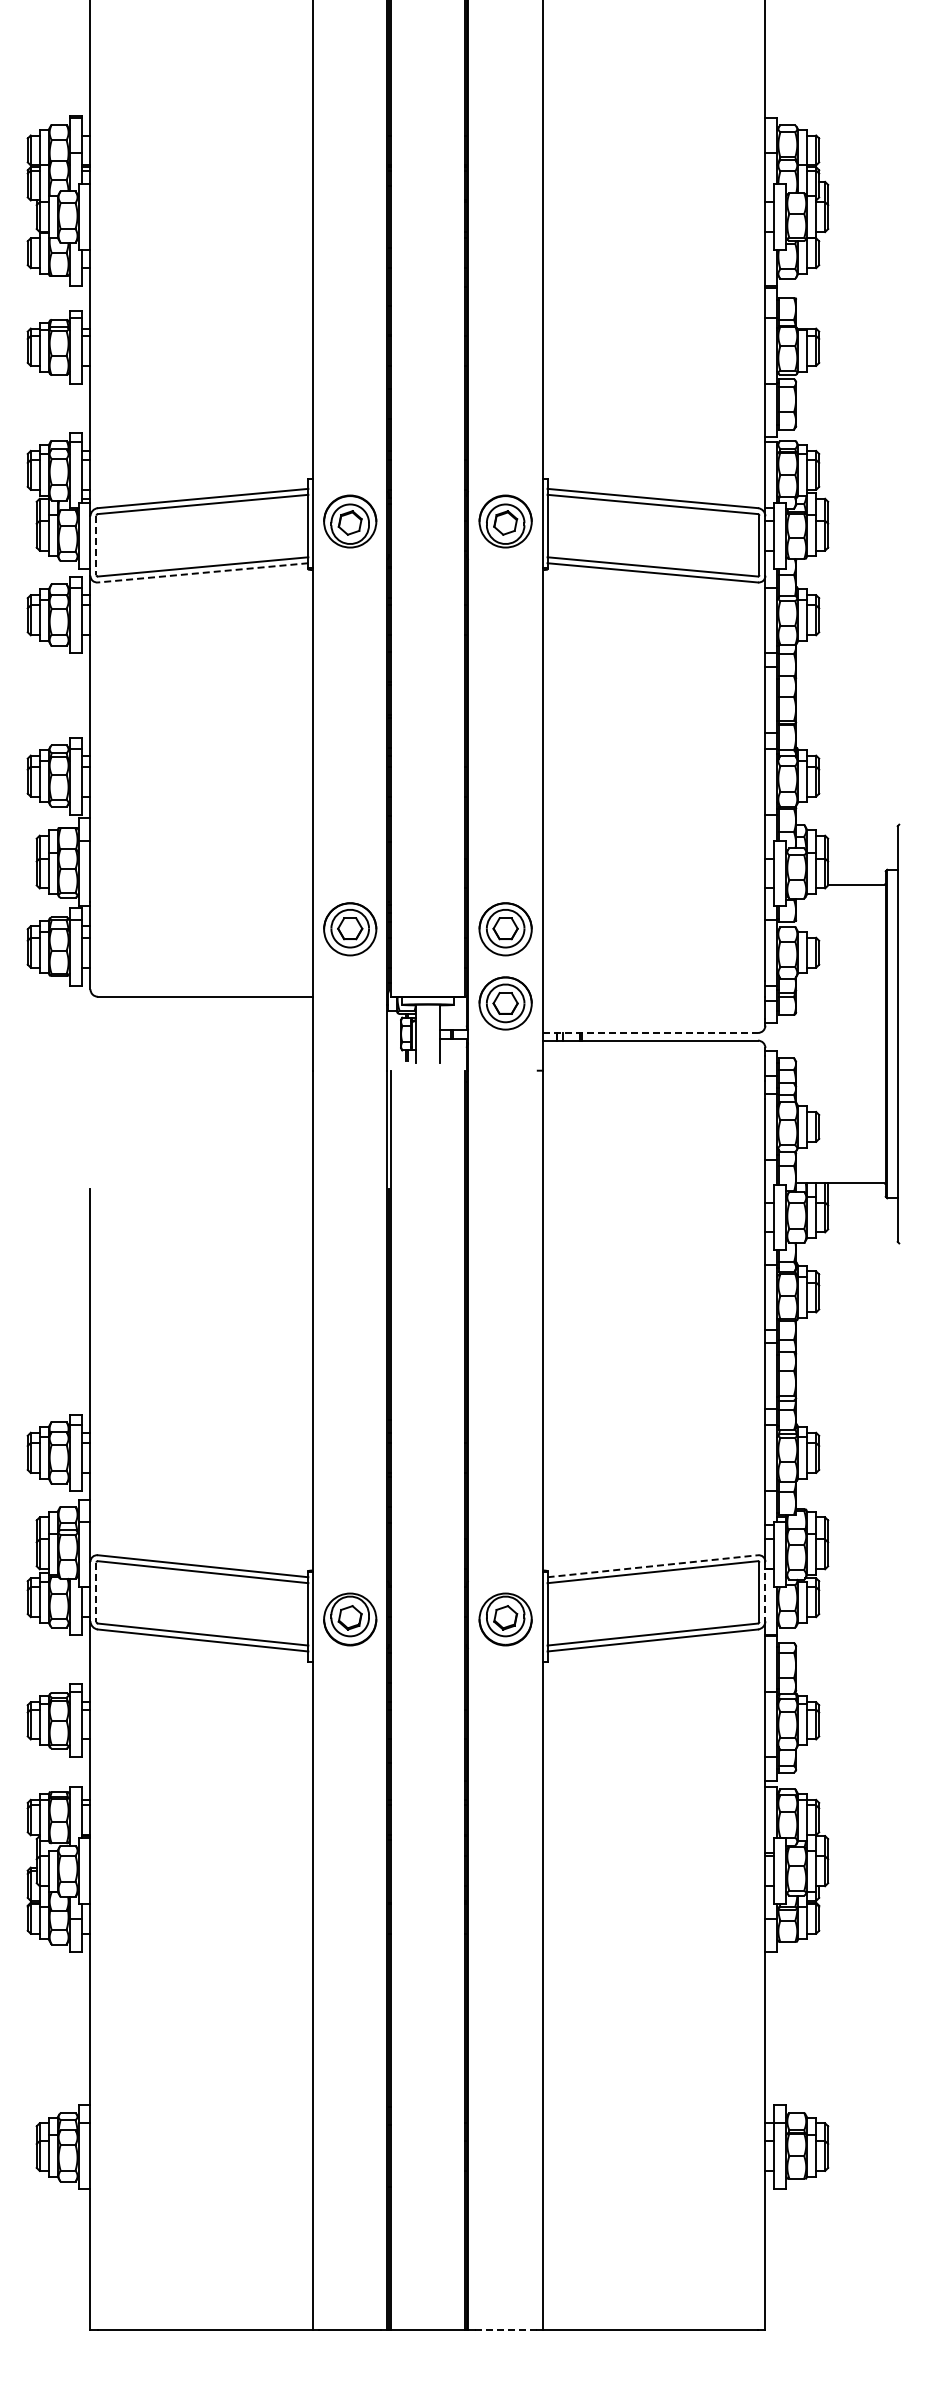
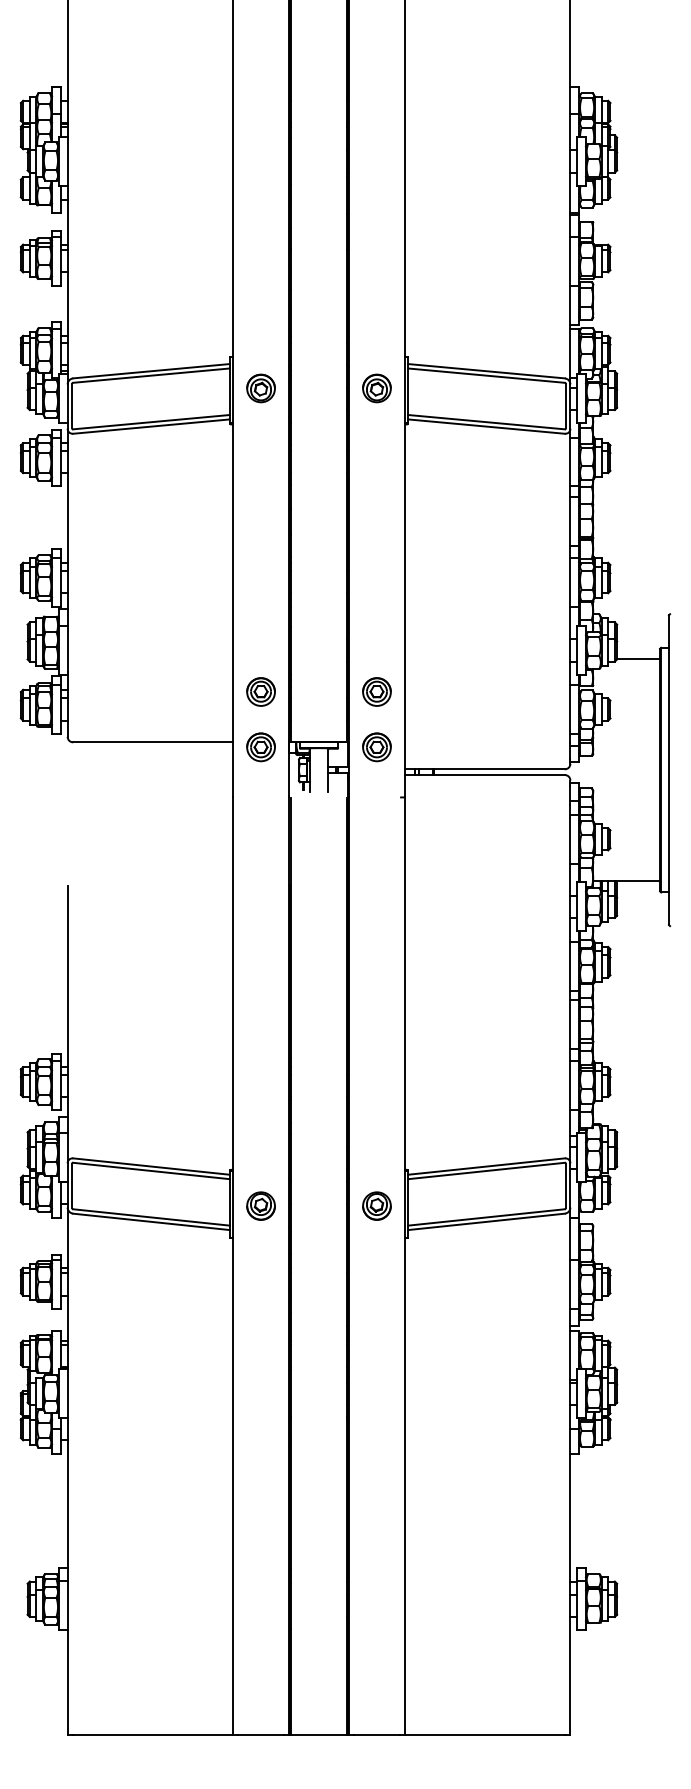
part: (349, 521) -> (260, 388), size x0.71
part: (505, 521) -> (376, 388), size x0.71
line: (96, 545) -> (72, 406), dashed -> solid
line: (203, 572) -> (151, 426), dashed -> solid
part: (349, 928) -> (260, 691), size x0.71
part: (505, 928) -> (376, 691), size x0.71
part: (349, 1002) -> (260, 746), added
part: (505, 1003) -> (376, 747), size x0.71
line: (651, 1032) -> (485, 768), dashed -> solid
line: (652, 1566) -> (486, 1166), dashed -> solid
line: (765, 1591) -> (570, 1185), dashed -> solid
line: (96, 1592) -> (72, 1186), dashed -> solid
part: (349, 1618) -> (260, 1205), size x0.71
part: (505, 1618) -> (376, 1205), size x0.71
line: (505, 2329) -> (376, 1735), dashed -> solid

